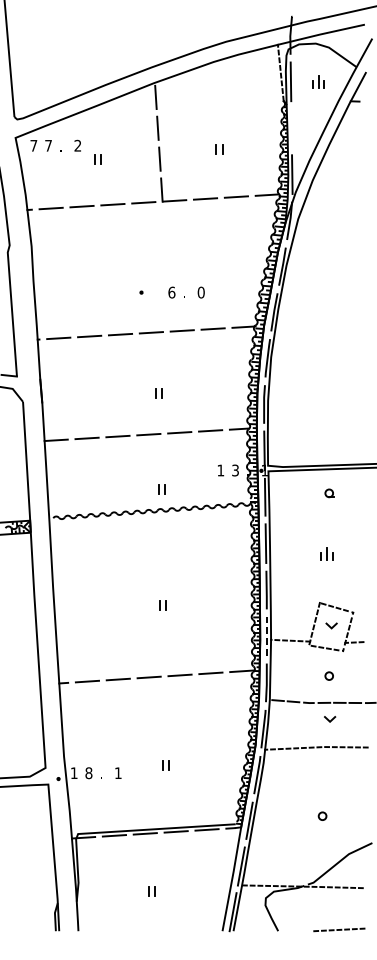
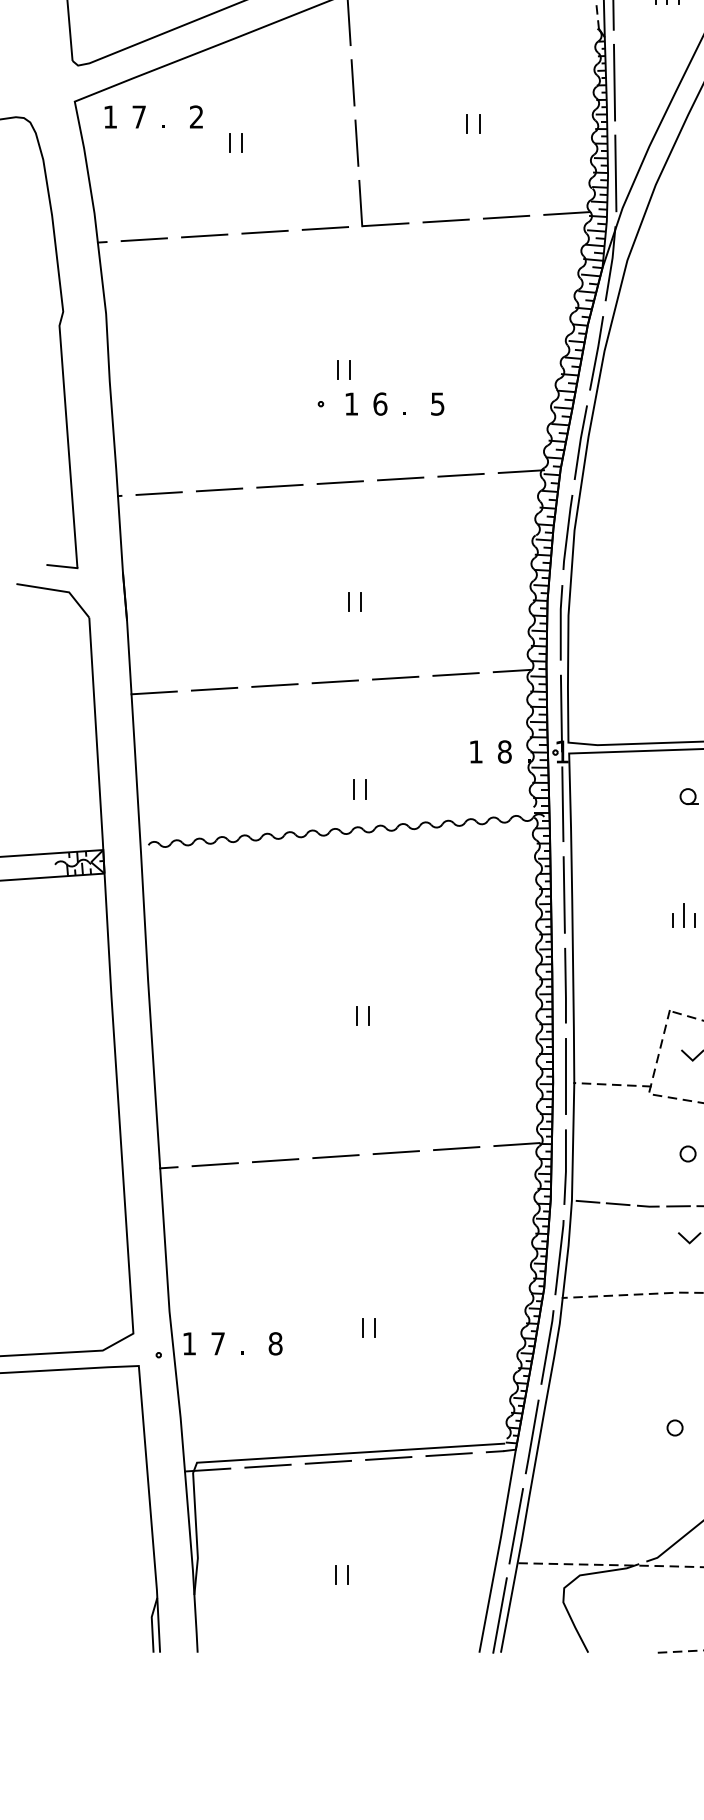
line: (291, 127) -> (614, 81), added
text: (33, 145) -> (109, 116), 7 -> 1
part: (154, 283) -> (346, 386), added
text: (200, 292) -> (436, 403), 0 -> 5
text: (235, 470) -> (504, 751), 3 -> 8
line: (266, 635) -> (565, 1074), dashed -> solid
text: (88, 773) -> (217, 1344), 8 -> 7
text: (117, 773) -> (274, 1344), 1 -> 8

